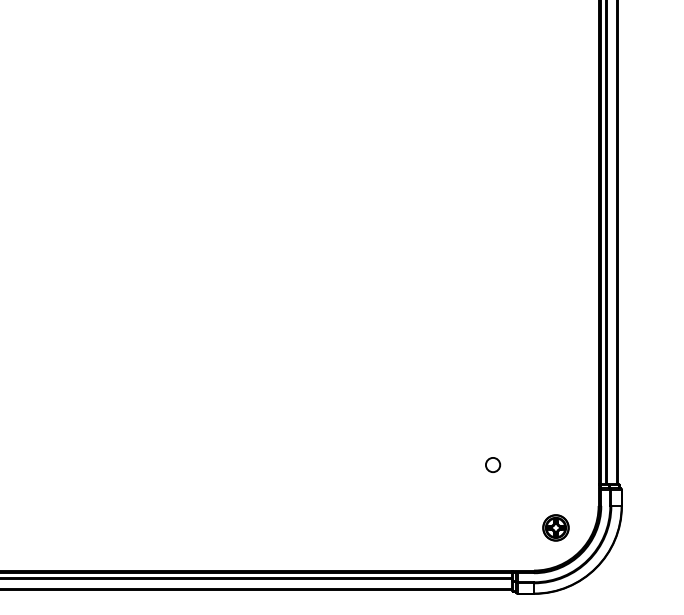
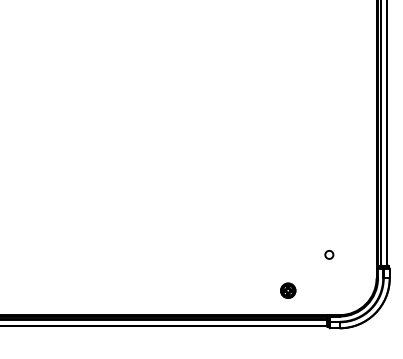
circle: (493, 464) -> (329, 254), moved
part: (556, 527) -> (288, 290), moved

